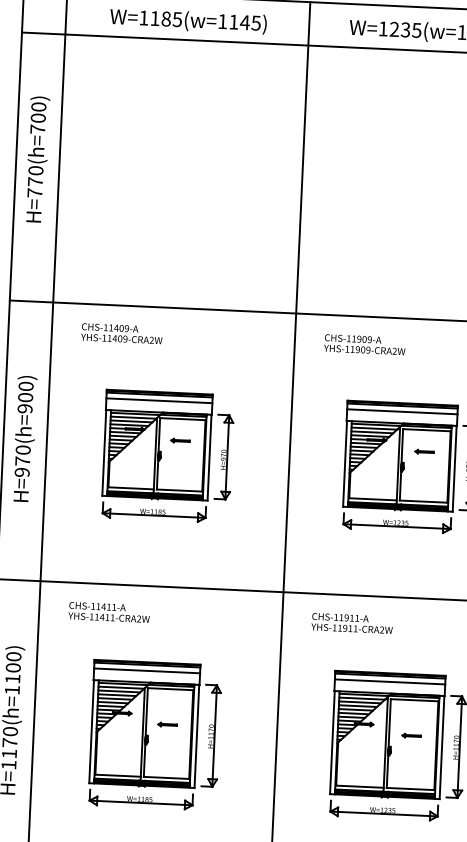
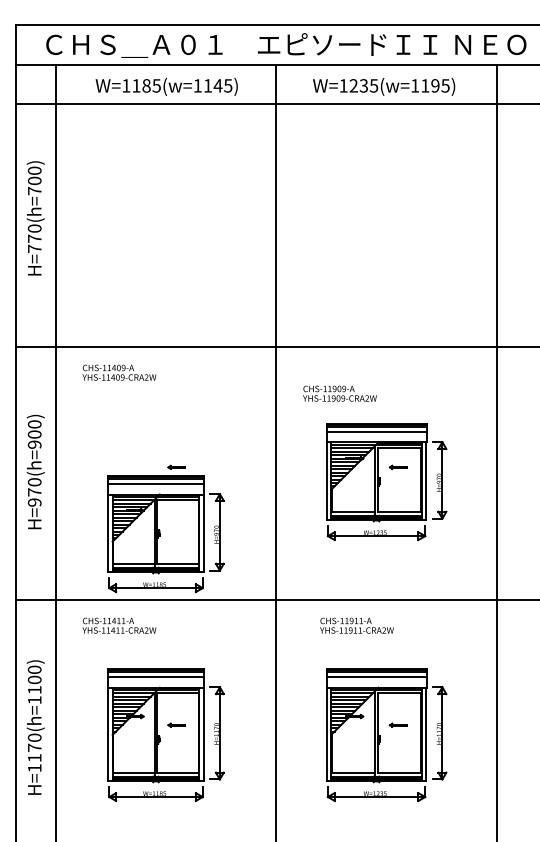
text: (364, 344) -> (339, 393), moved
part: (167, 456) -> (165, 534), moved
text: (351, 623) -> (356, 625), moved

